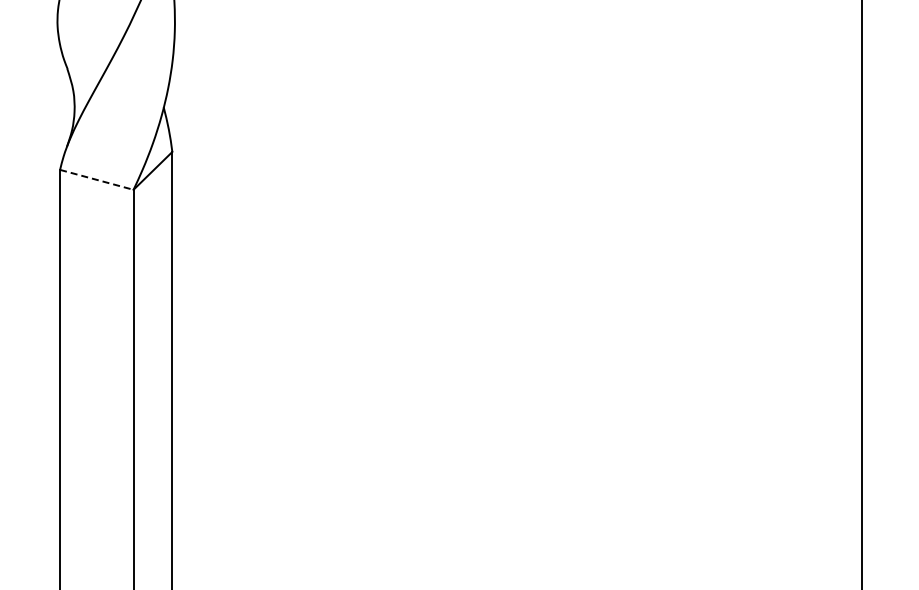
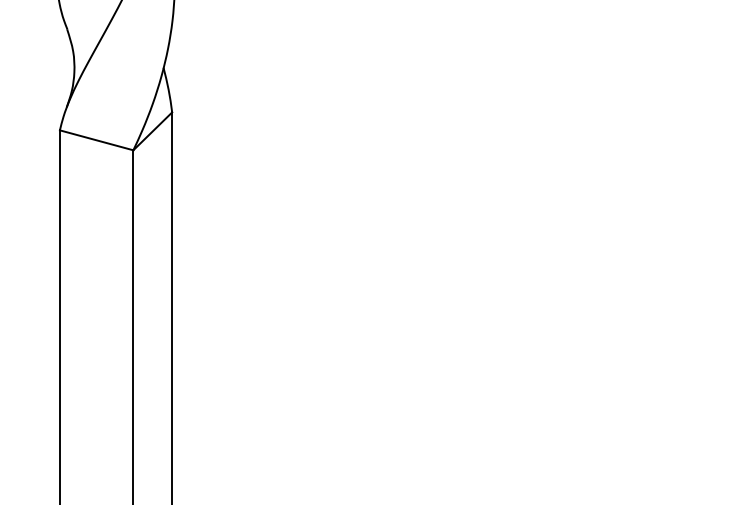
line: (97, 180) -> (97, 140), dashed -> solid

